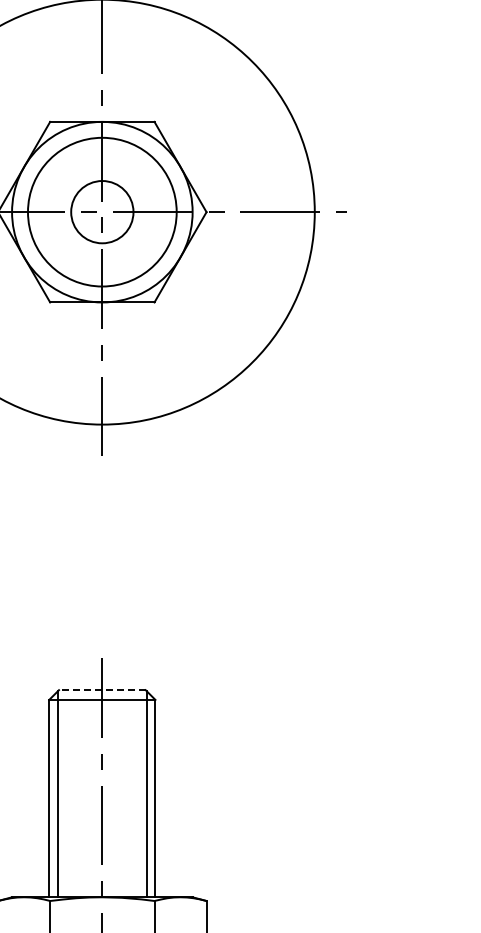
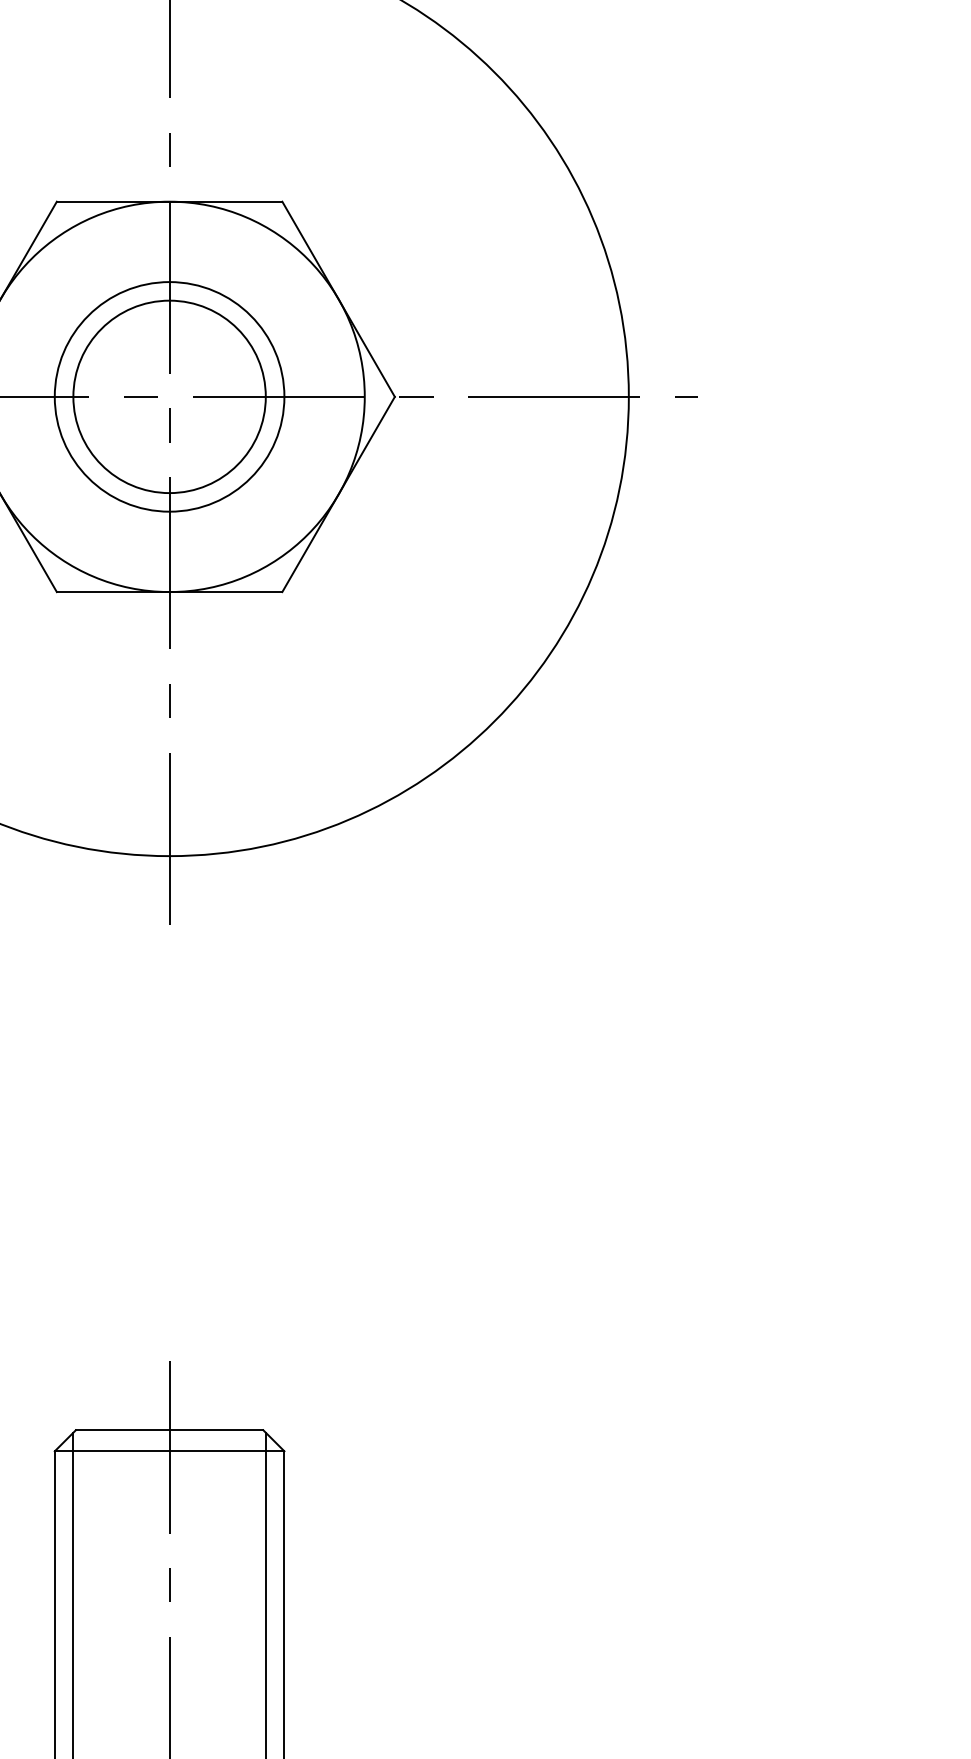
circle: (101, 211) -> (167, 395), size x1.43
circle: (102, 212) -> (169, 397), size x0.71
line: (101, 690) -> (167, 1430), dashed -> solid

